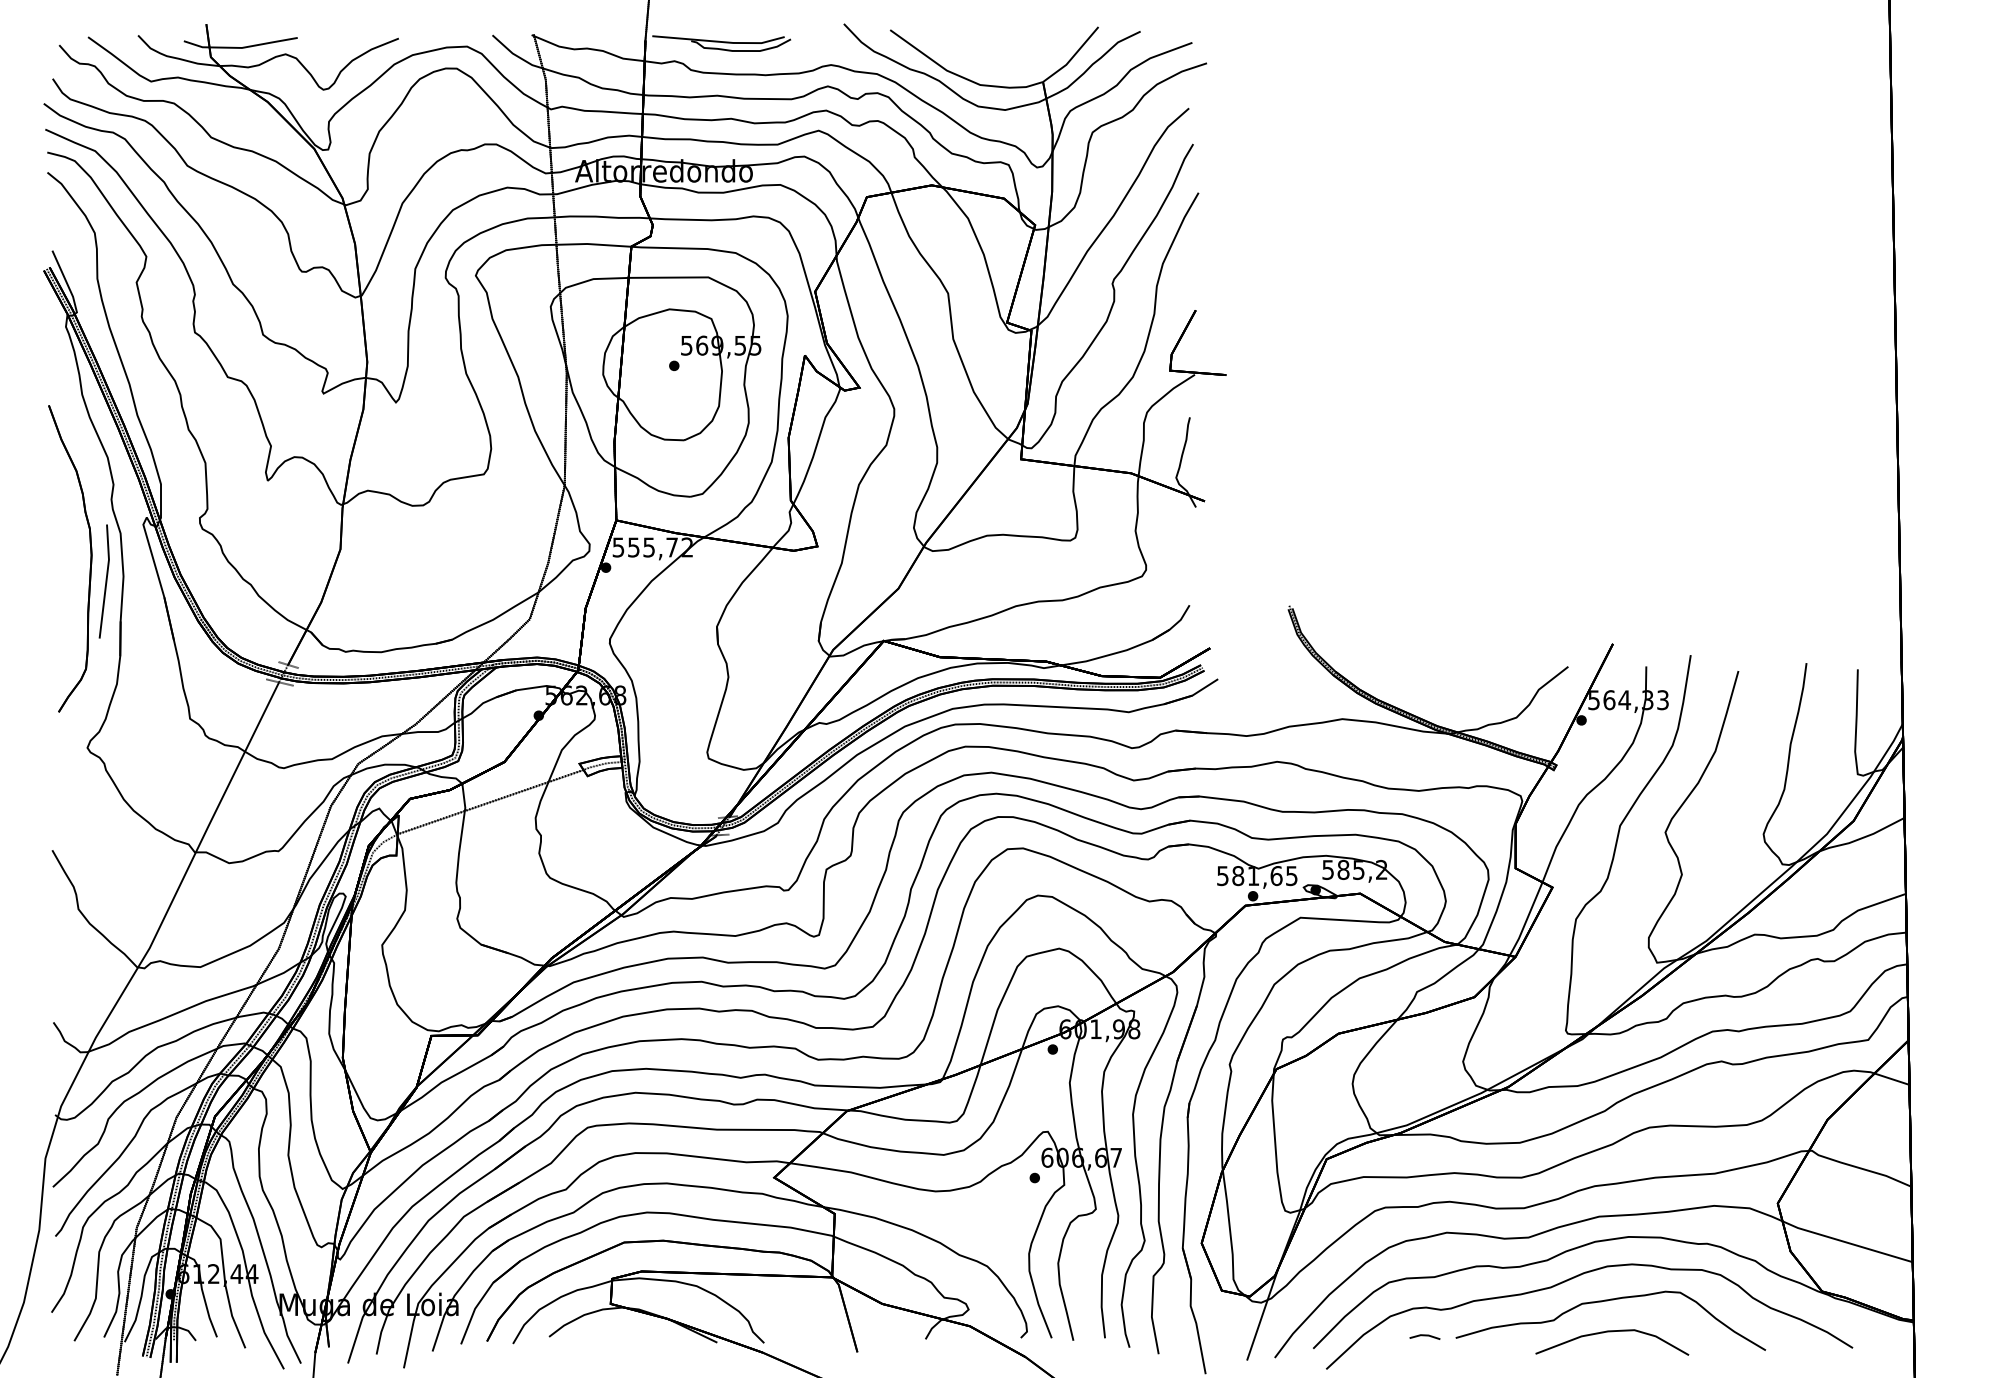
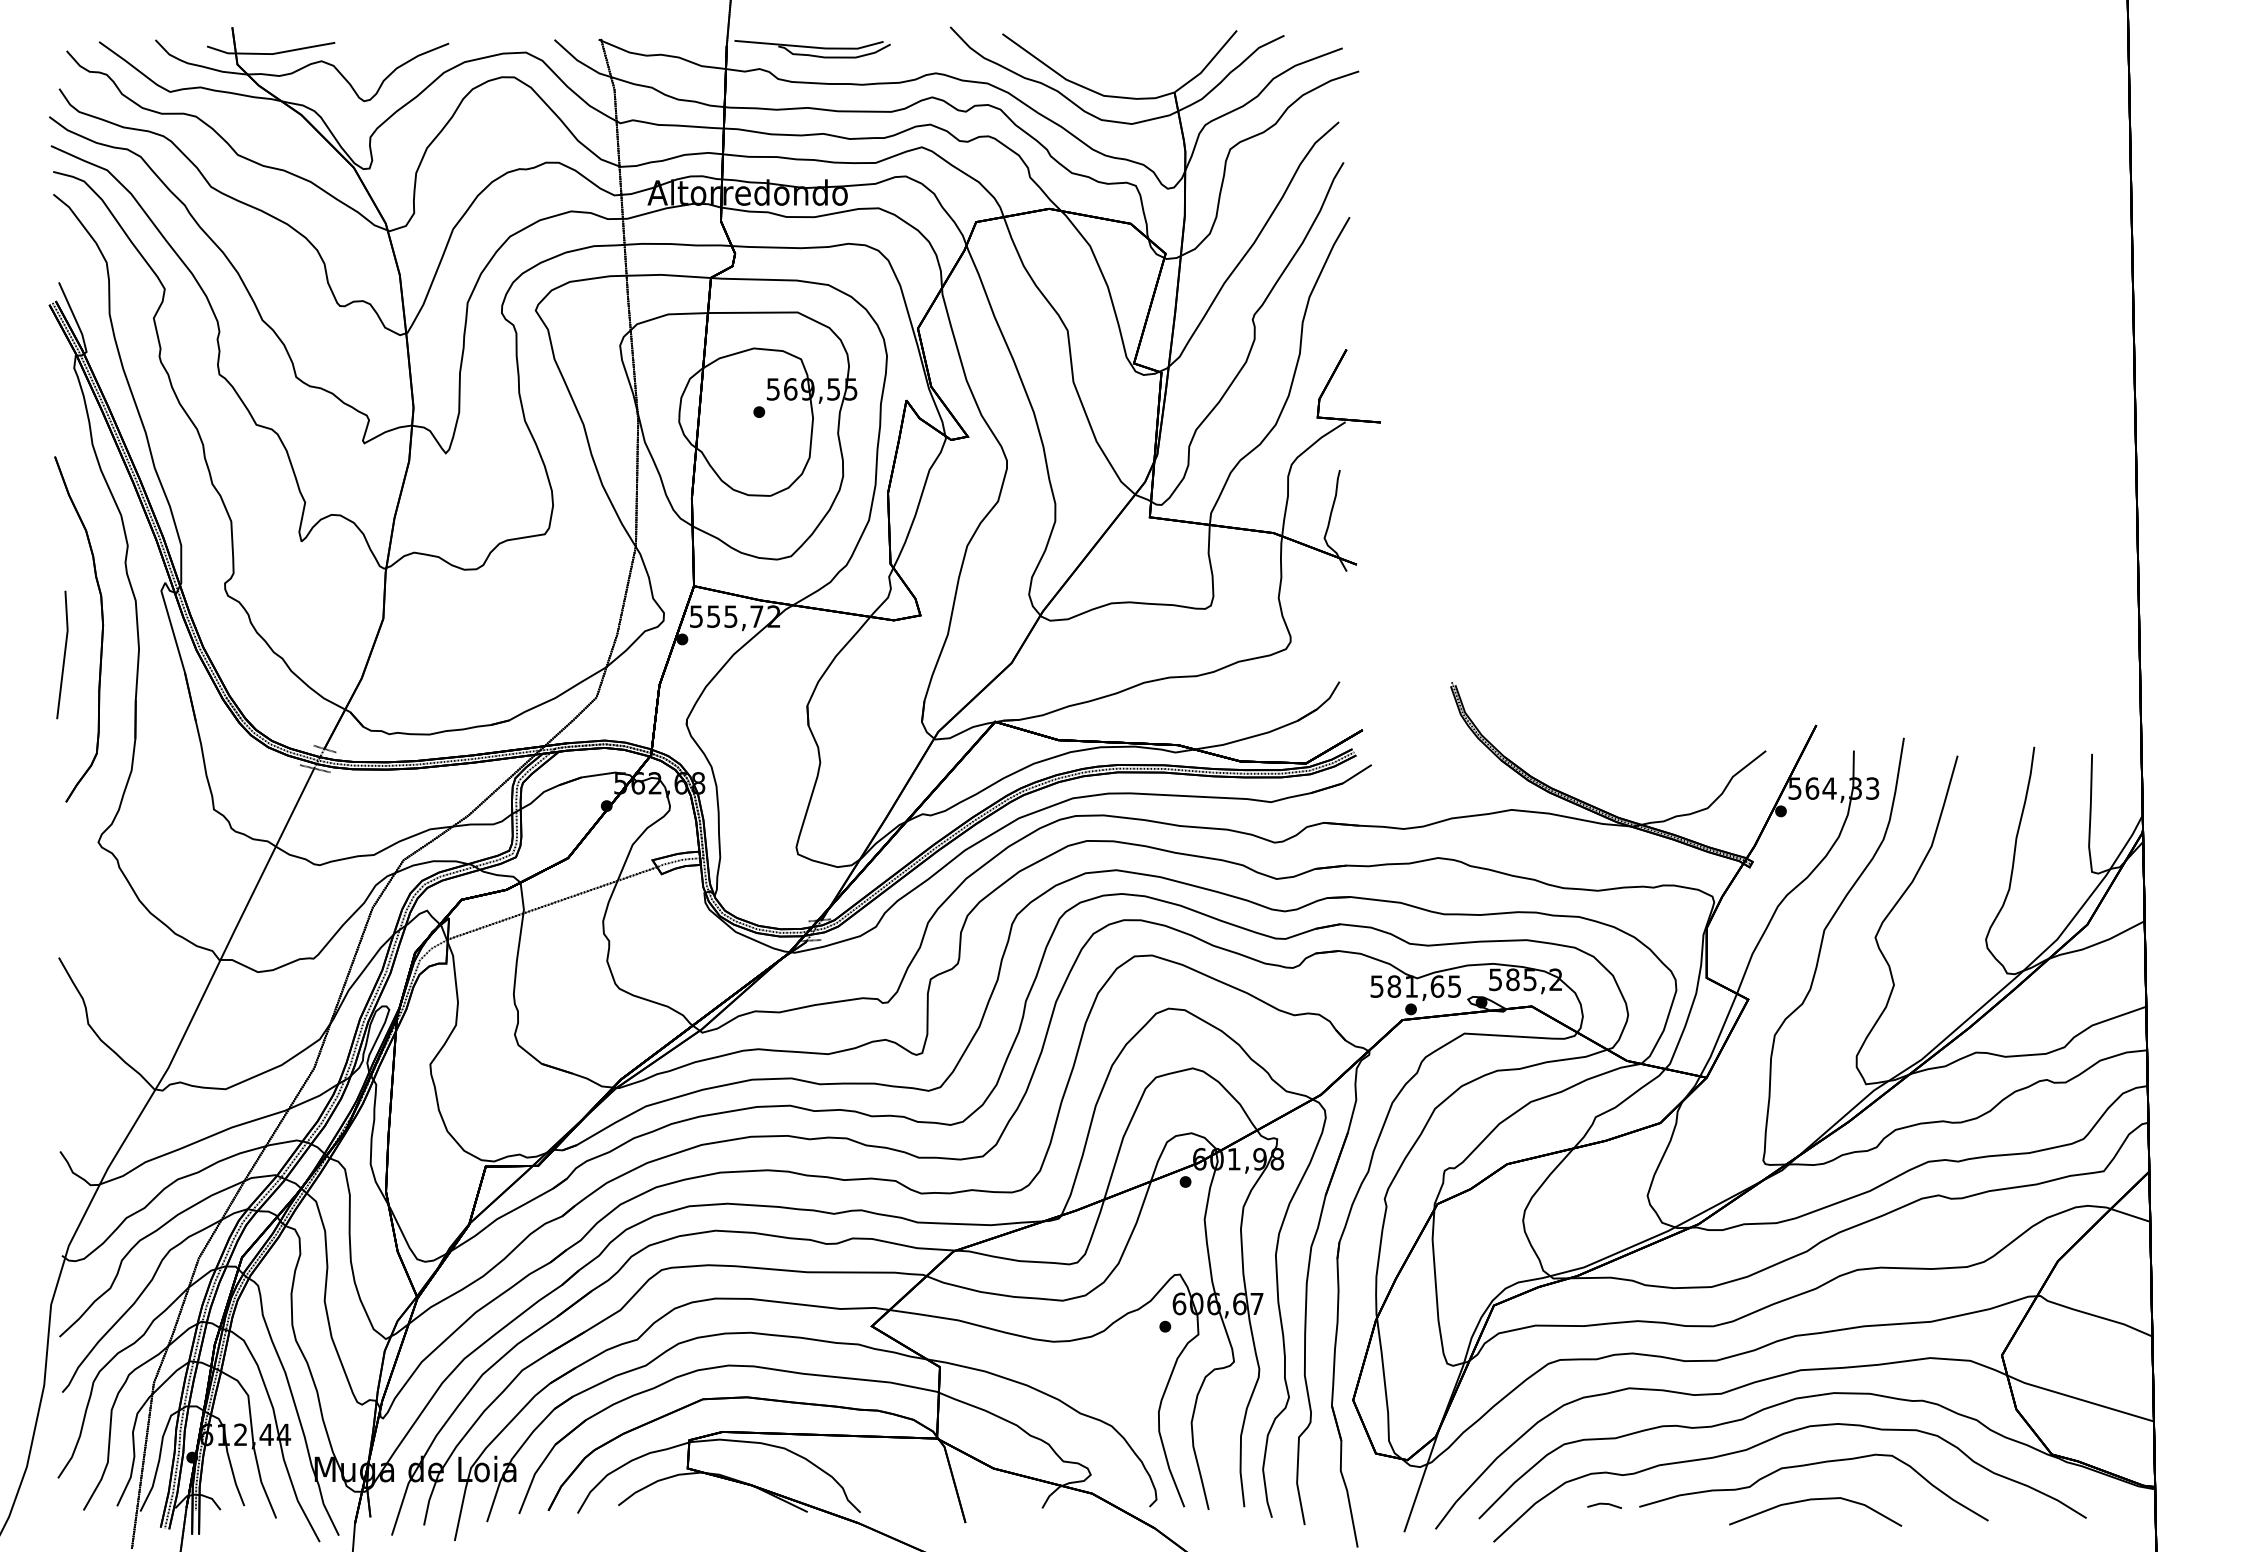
line: (105, 581) -> (63, 654), moved

